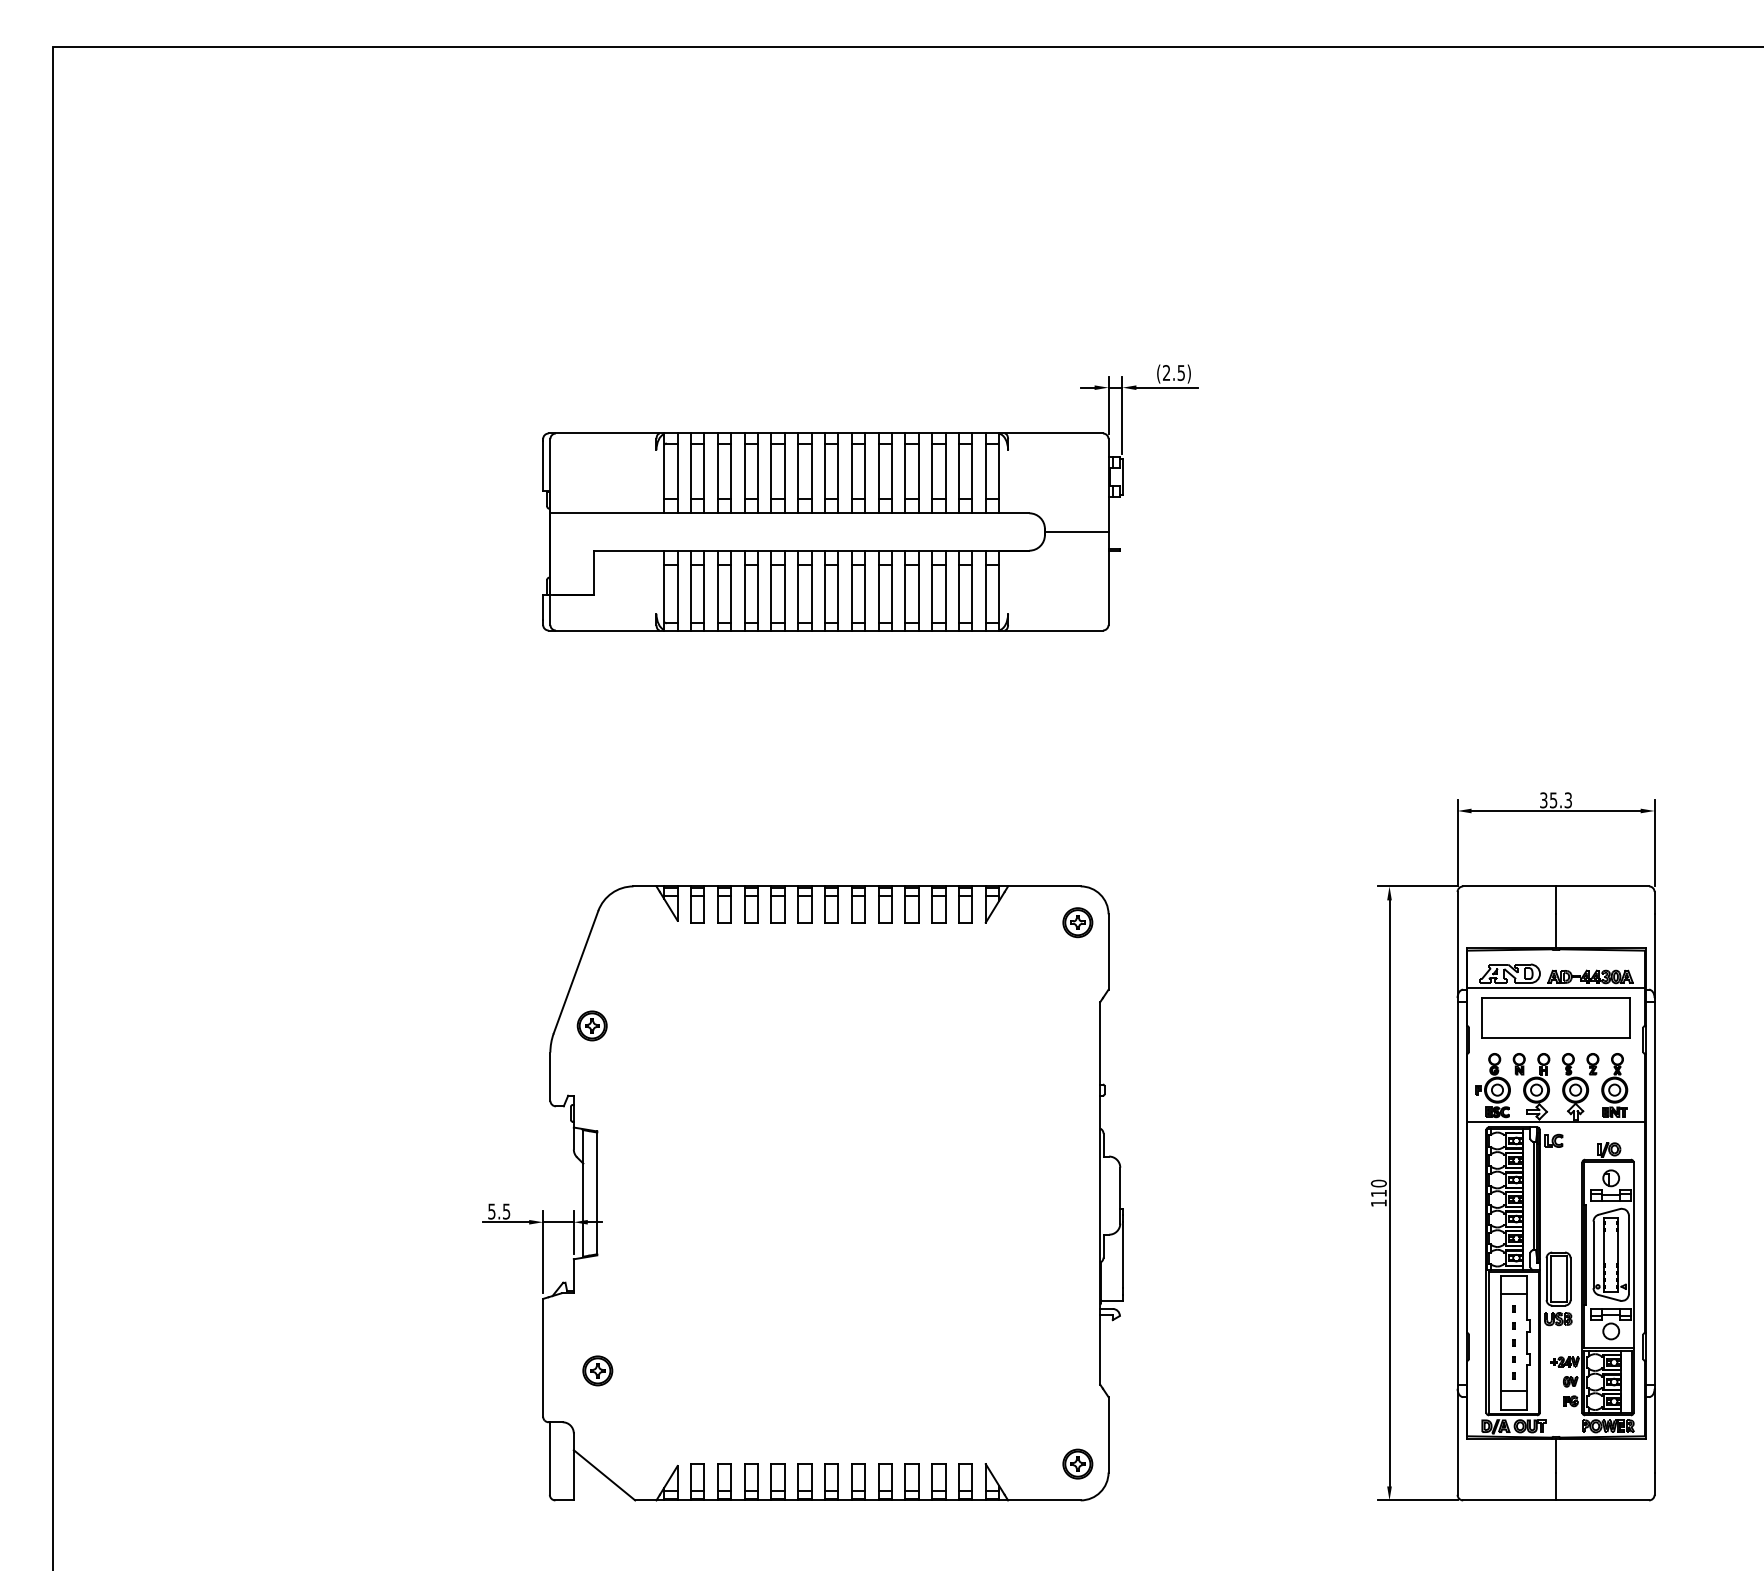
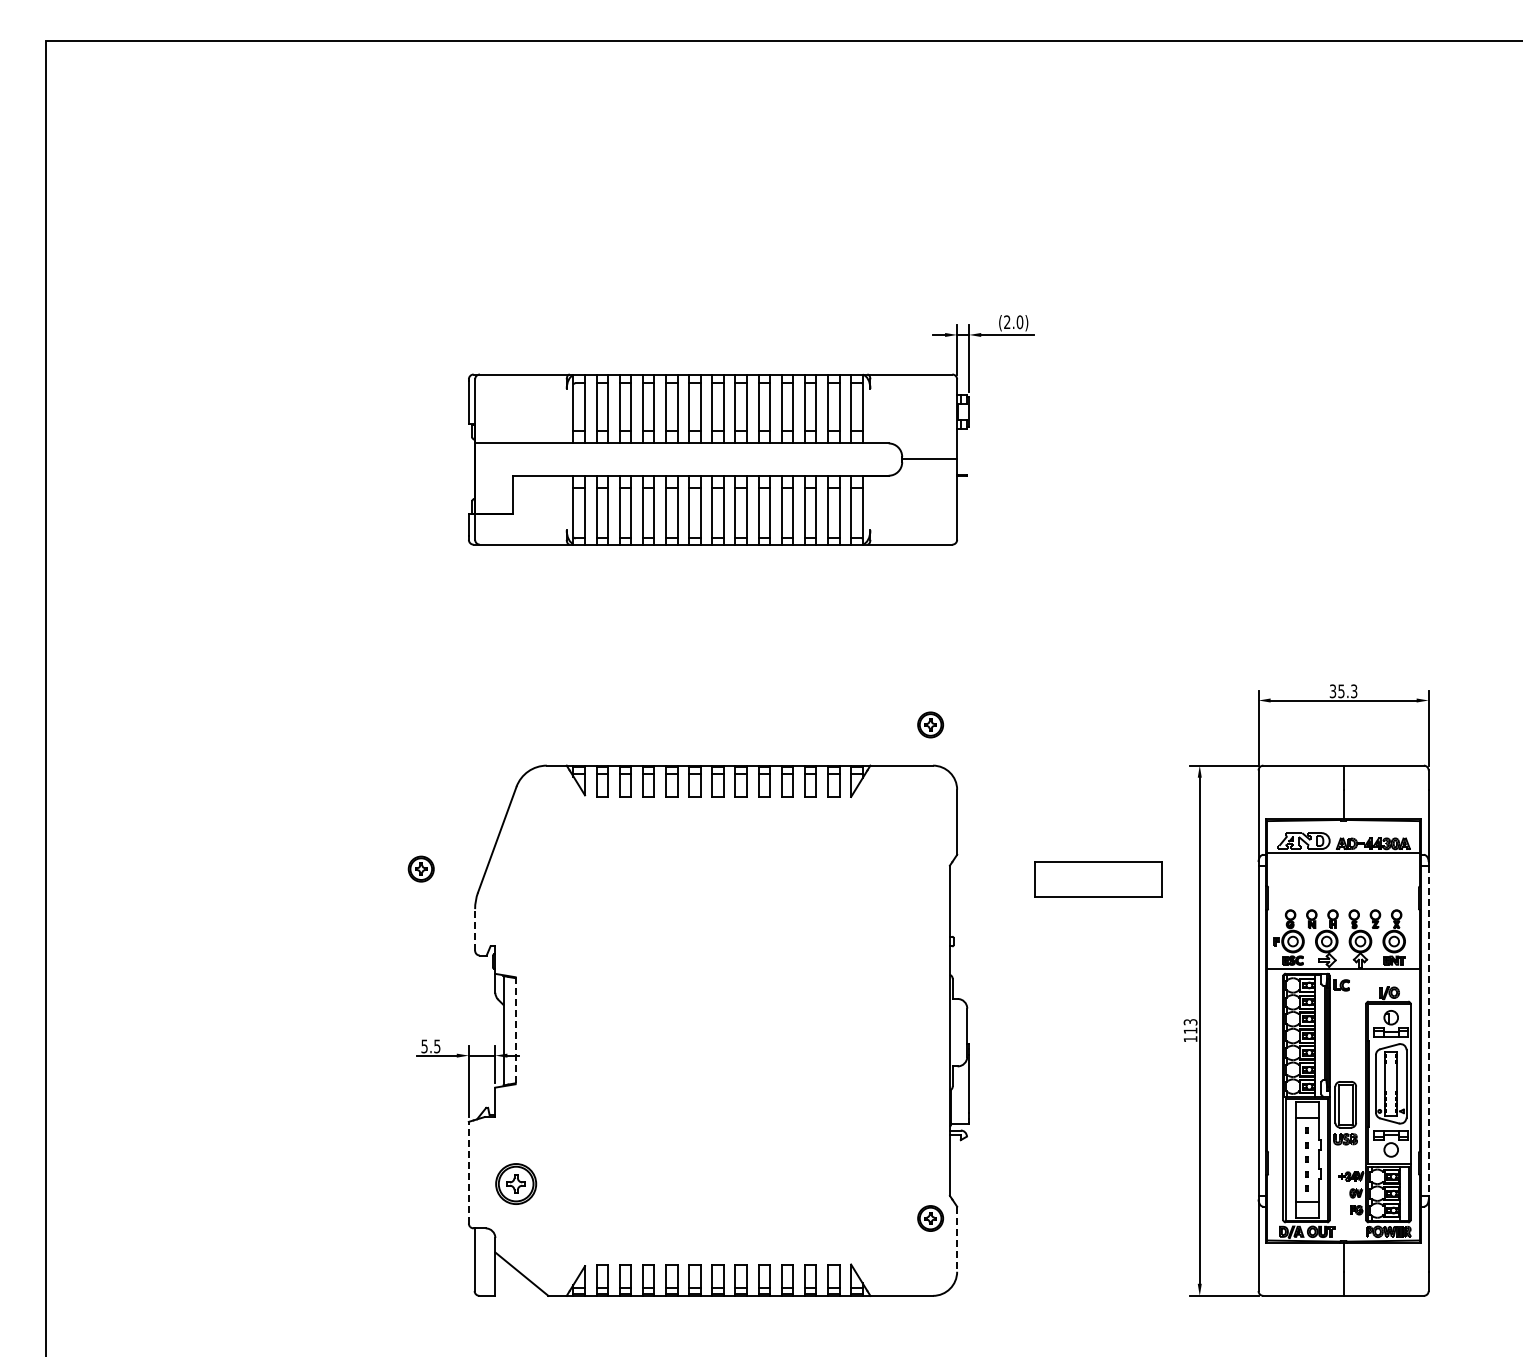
text: (1180, 373) -> (1019, 322), (2.5) -> (2.0)
part: (1077, 922) -> (930, 724), moved
part: (1555, 1018) -> (1098, 879), moved
part: (591, 1025) -> (420, 868), moved
line: (550, 1076) -> (475, 929), solid -> dashed
text: (1378, 1183) -> (1190, 1022), 110 -> 113
line: (597, 1193) -> (515, 1030), solid -> dashed
line: (1654, 1194) -> (1428, 1031), solid -> dashed
line: (542, 1357) -> (468, 1172), solid -> dashed
part: (597, 1370) -> (515, 1183), size x1.6
line: (1108, 1435) -> (957, 1239), solid -> dashed
part: (1077, 1464) -> (930, 1218), moved

